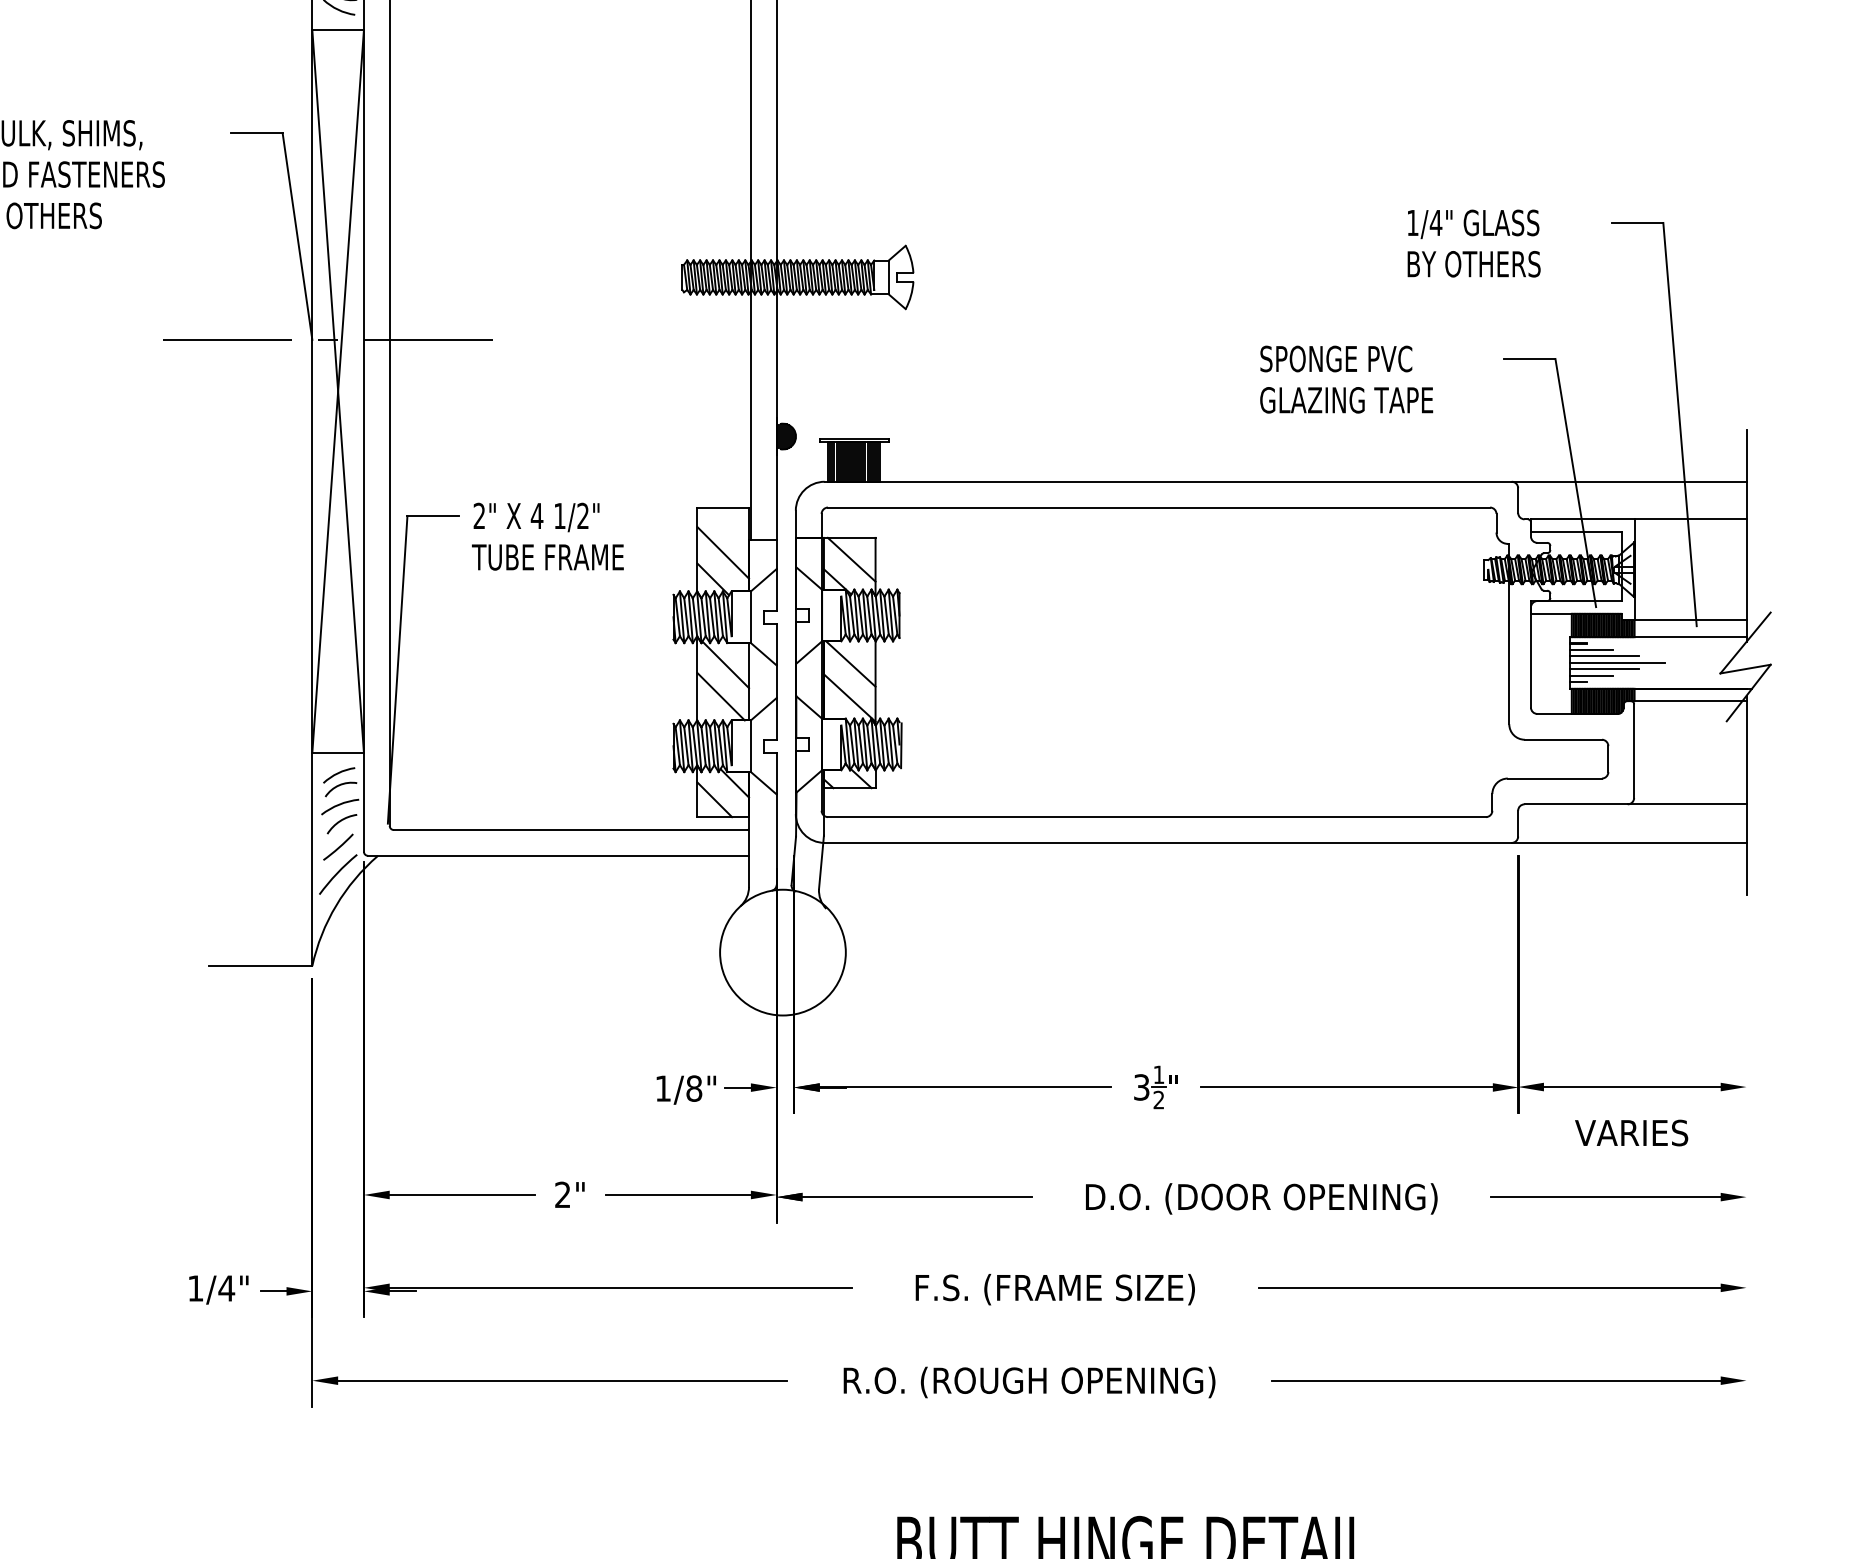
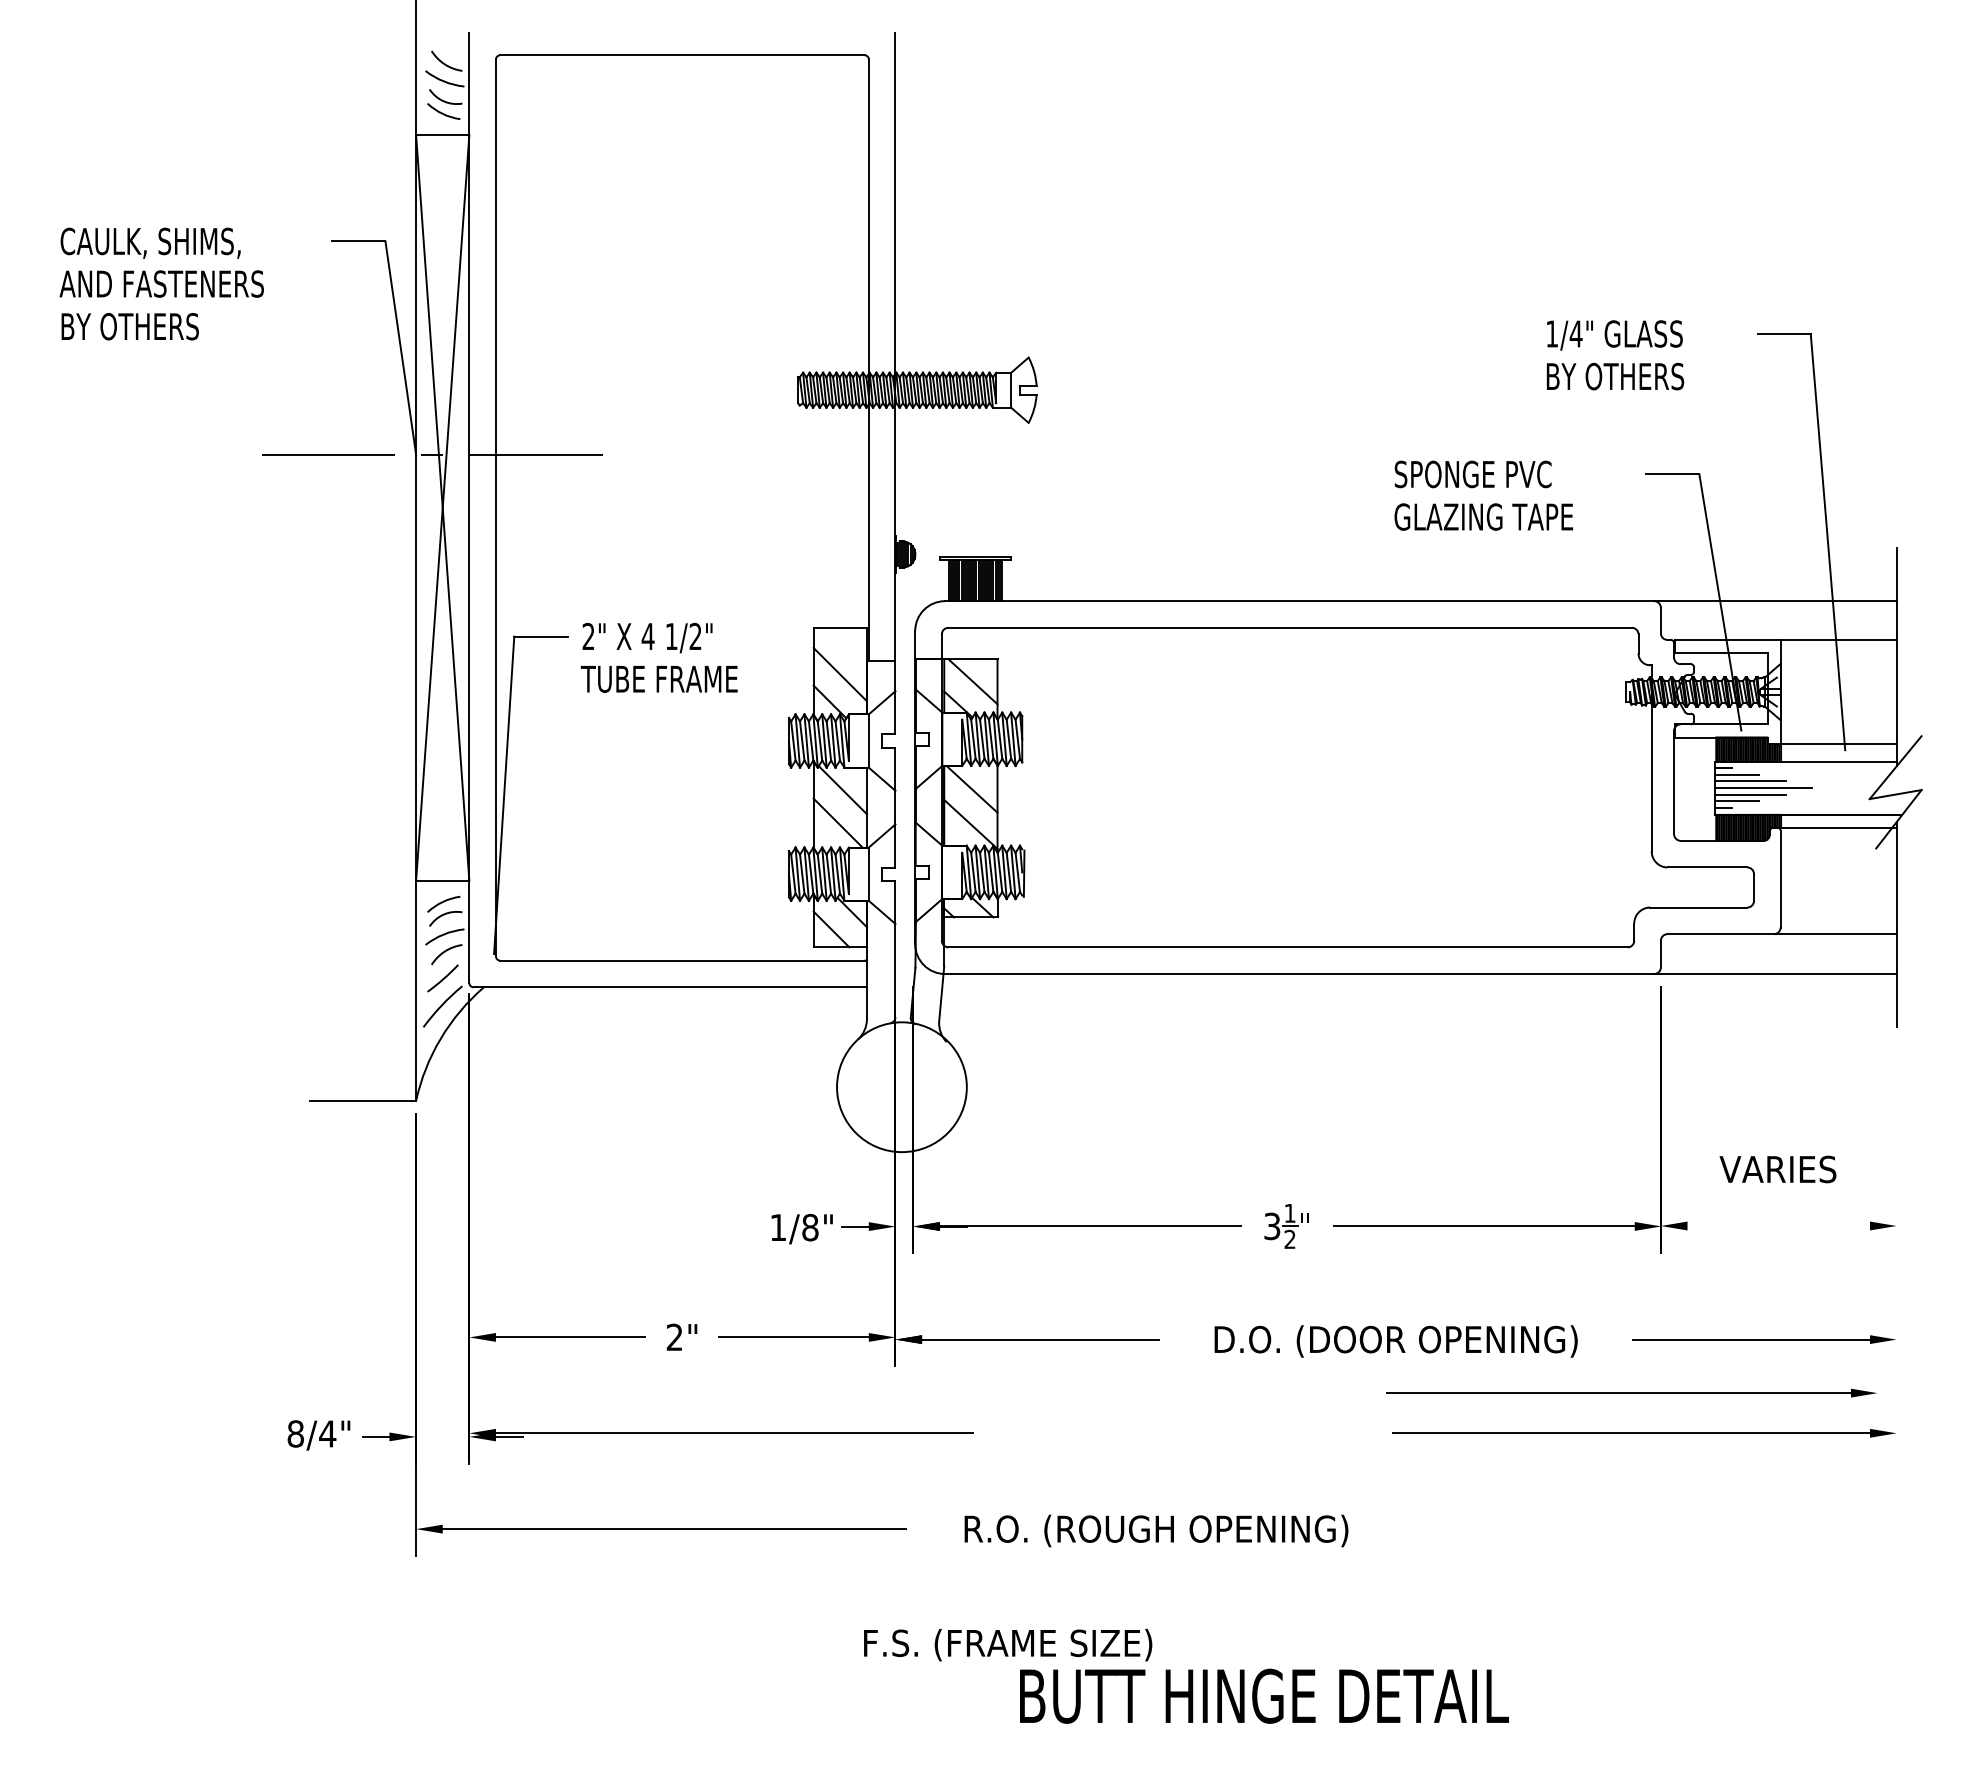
line: (1632, 1087) -> (1778, 1226), removed
text: (1631, 1133) -> (1777, 1169), moved
text: (195, 1288) -> (295, 1433), 1/4" -> 8/4"
text: (1055, 1289) -> (1008, 1645), moved
part: (1508, 1380) -> (1631, 1392), moved

